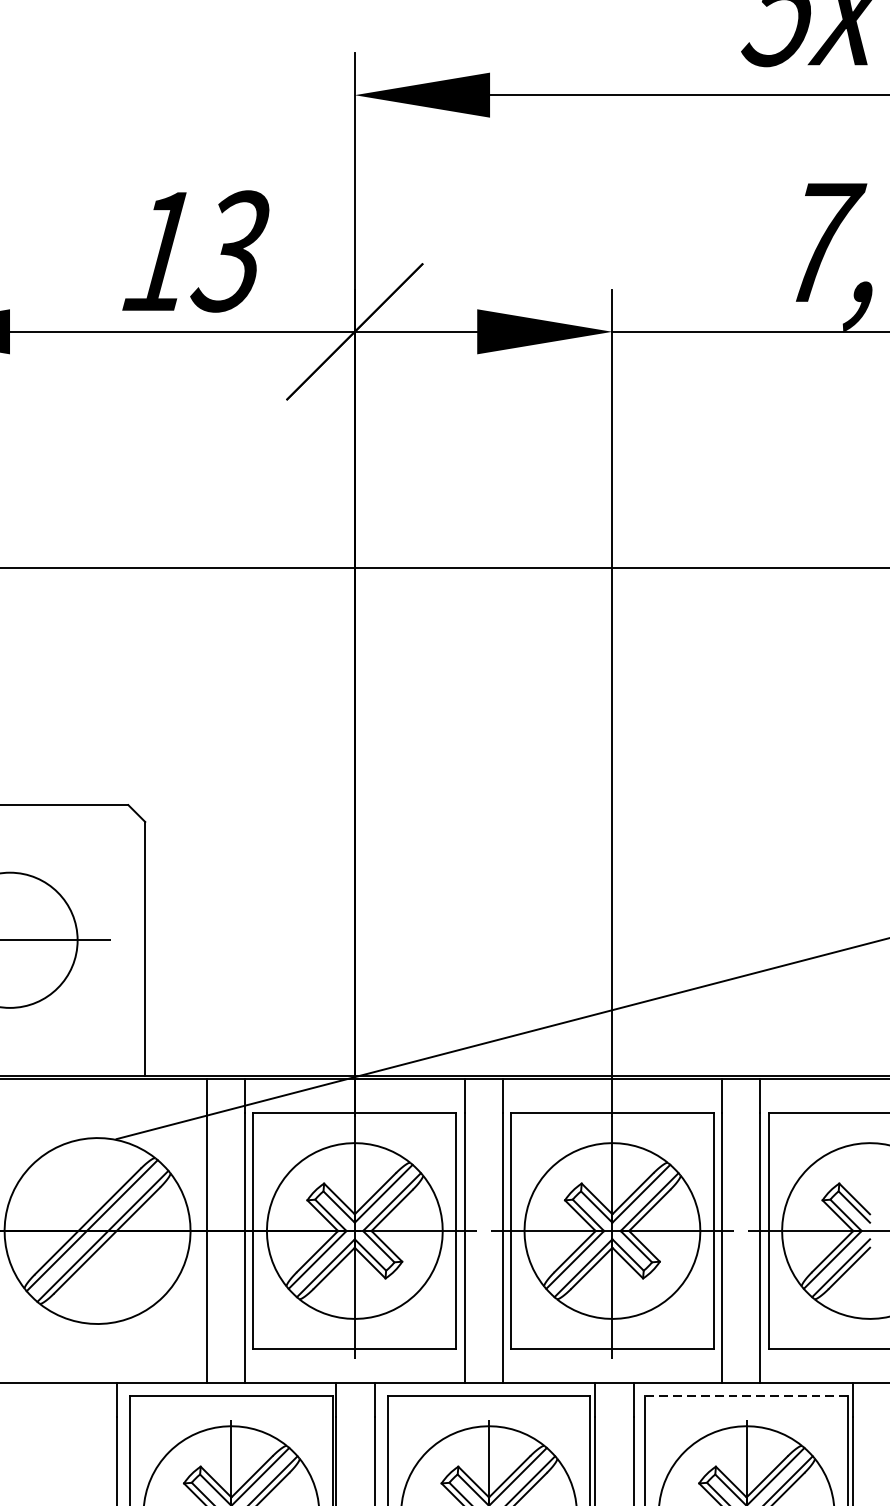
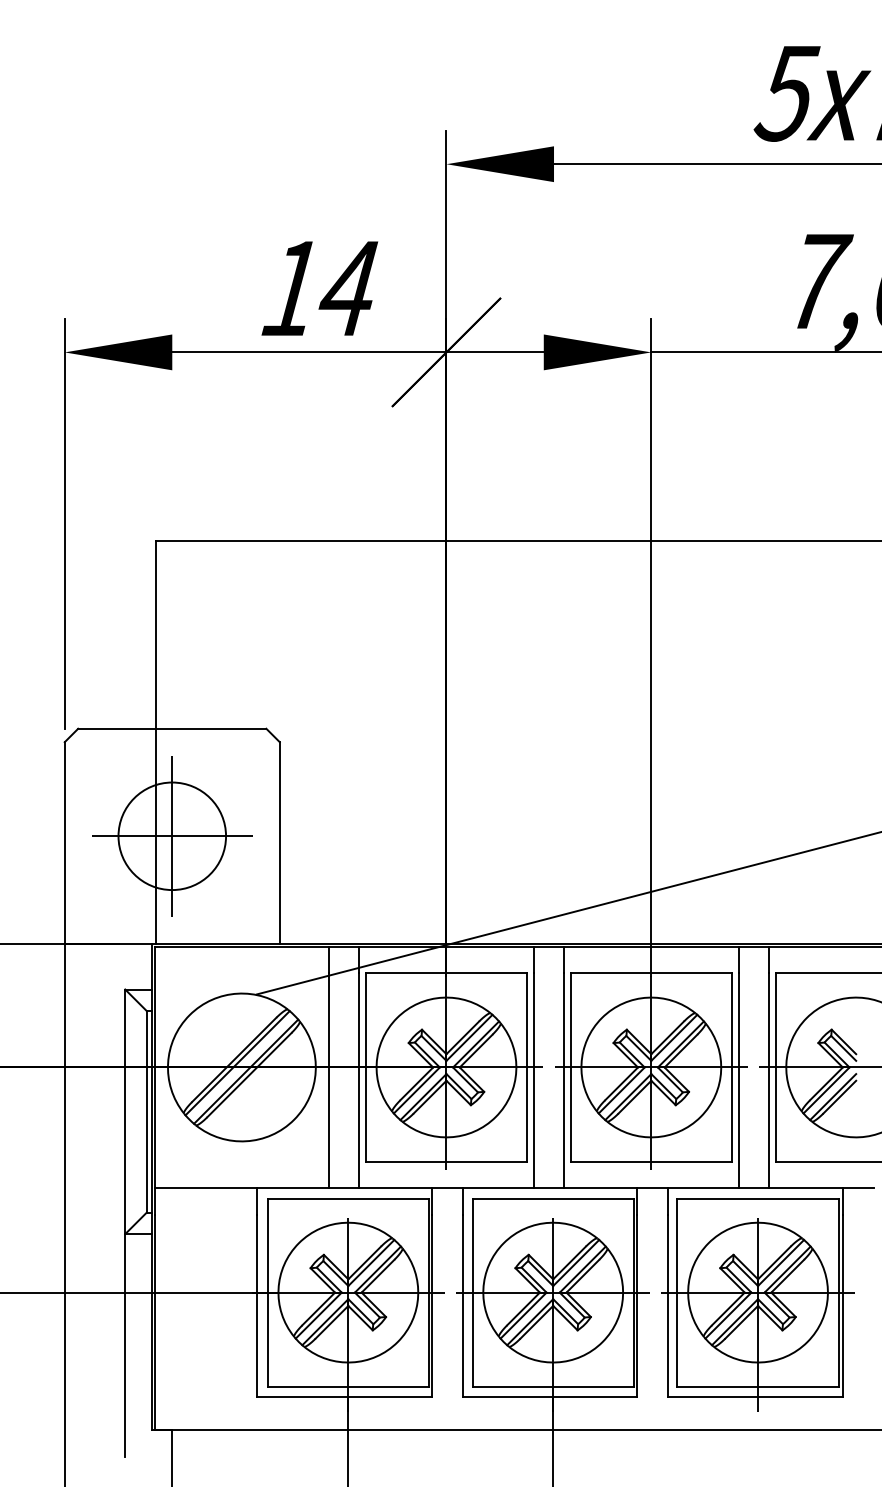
text: (229, 251) -> (346, 288), 13 -> 14
line: (10, 939) -> (172, 835), added
line: (747, 1395) -> (758, 1198), dashed -> solid

